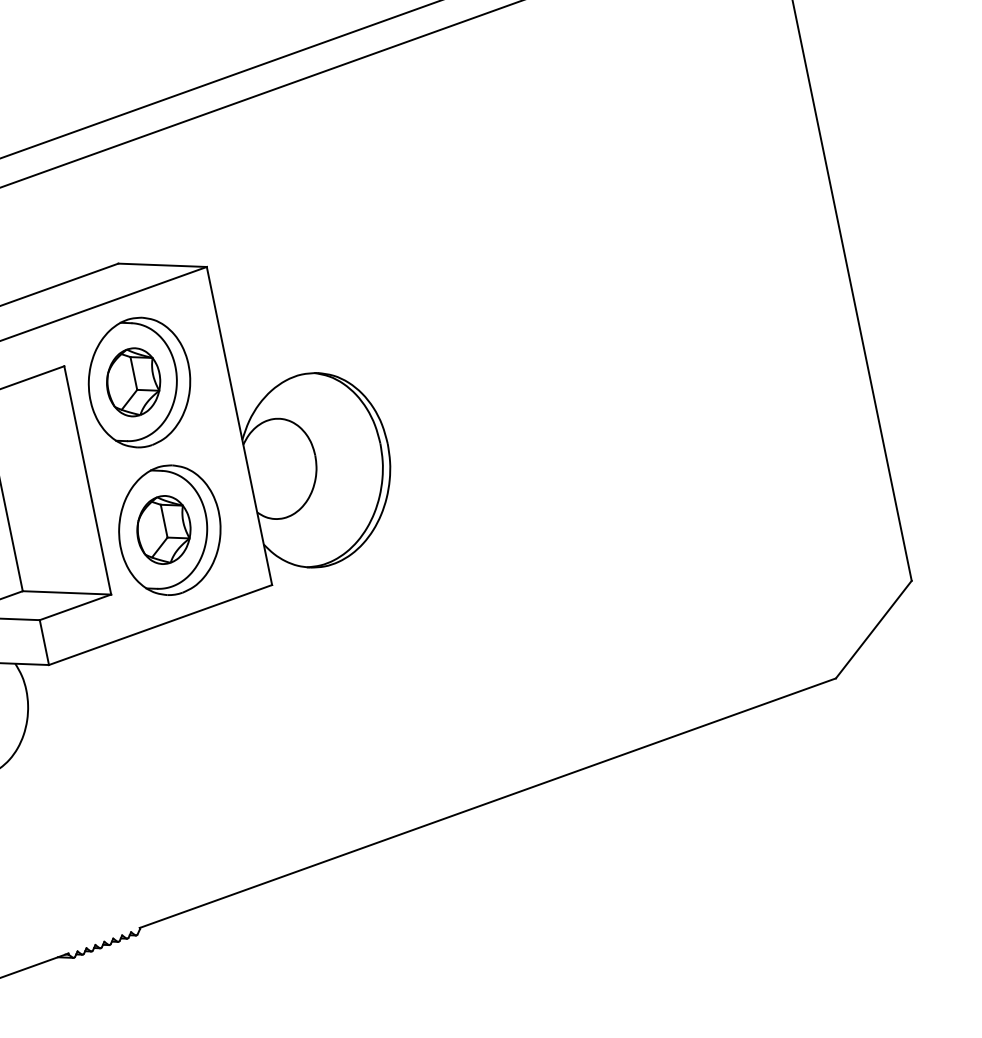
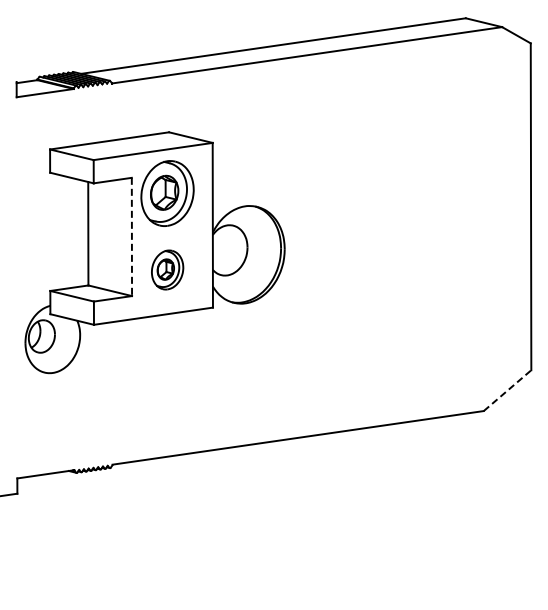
line: (87, 481) -> (131, 237), solid -> dashed
part: (169, 529) -> (167, 269), size x0.6
line: (873, 629) -> (507, 390), solid -> dashed

